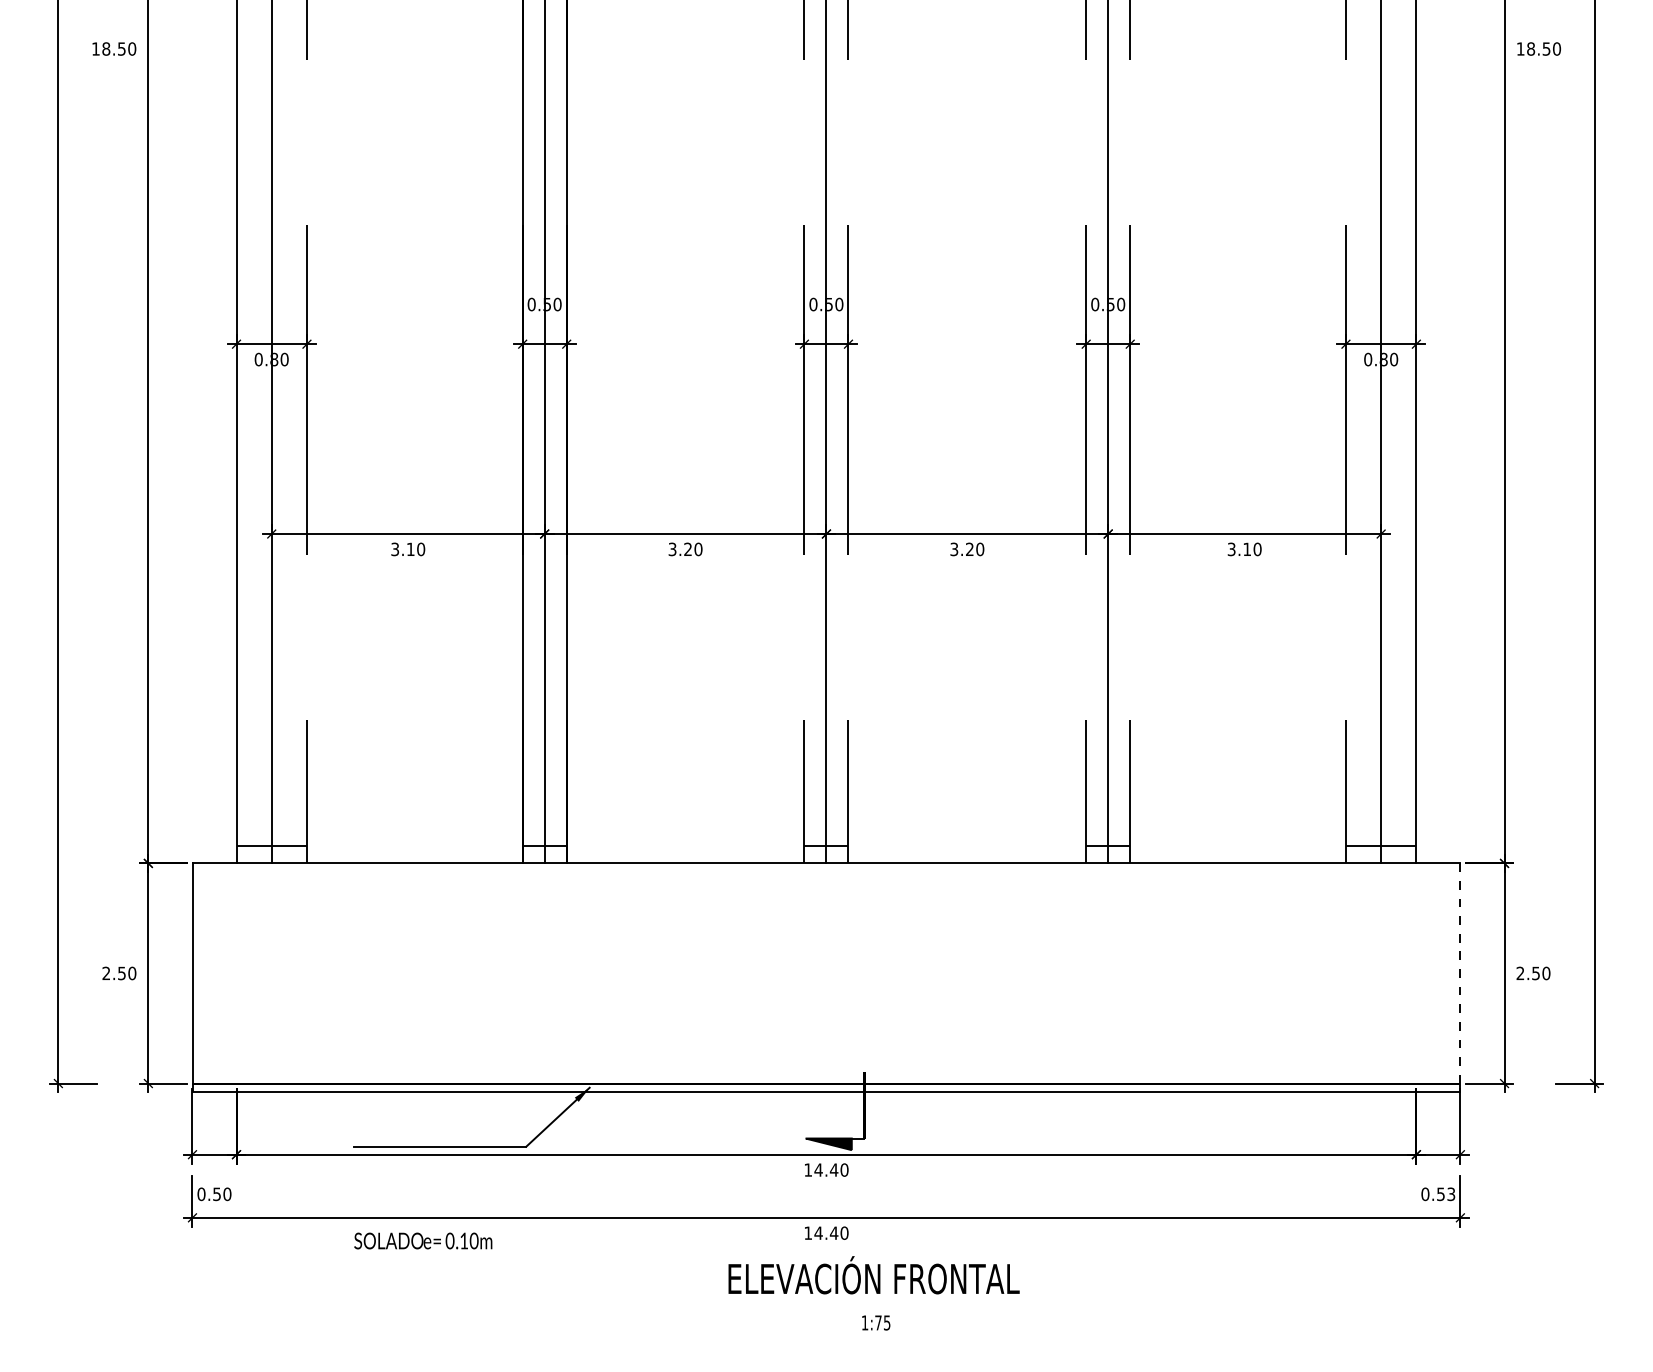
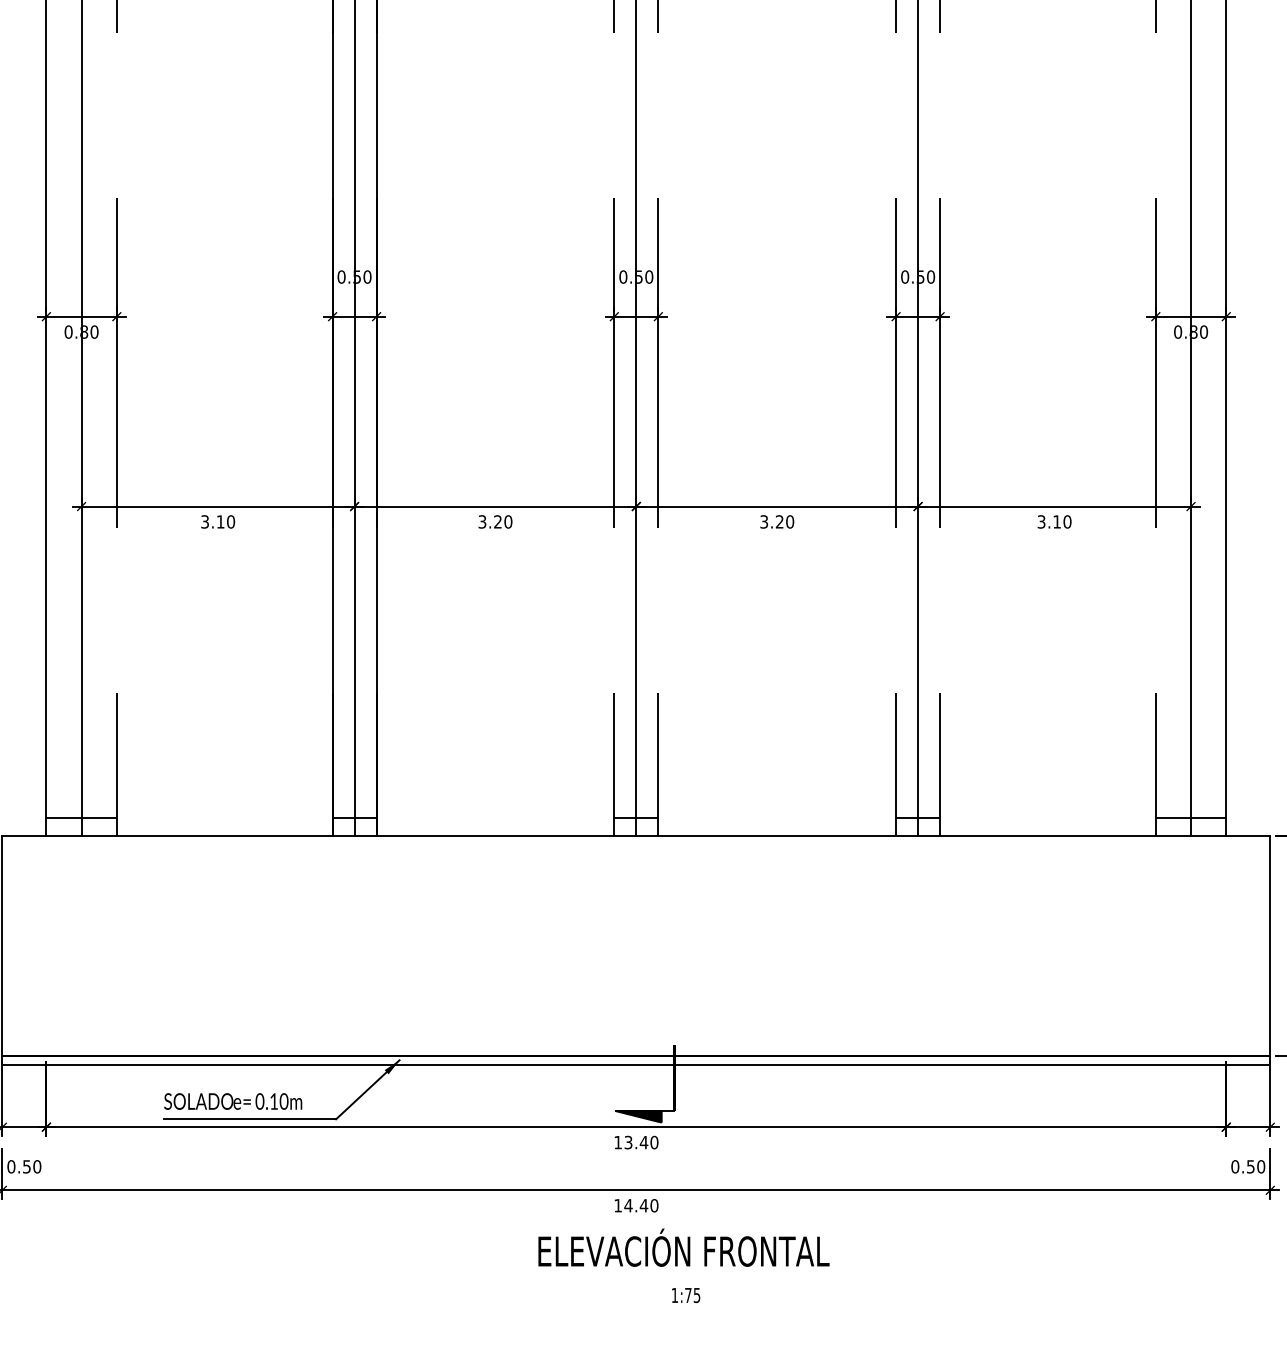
line: (1460, 973) -> (1270, 946), dashed -> solid
text: (818, 1169) -> (628, 1142), 14.40 -> 13.40
text: (1451, 1194) -> (1261, 1167), 0.53 -> 0.50
text: (423, 1240) -> (233, 1101), moved

